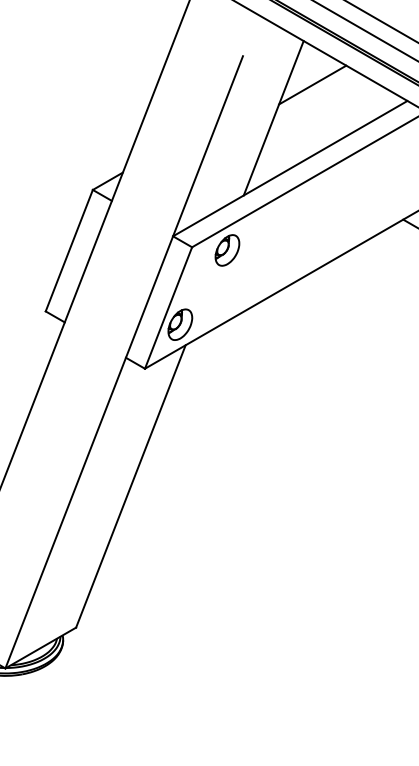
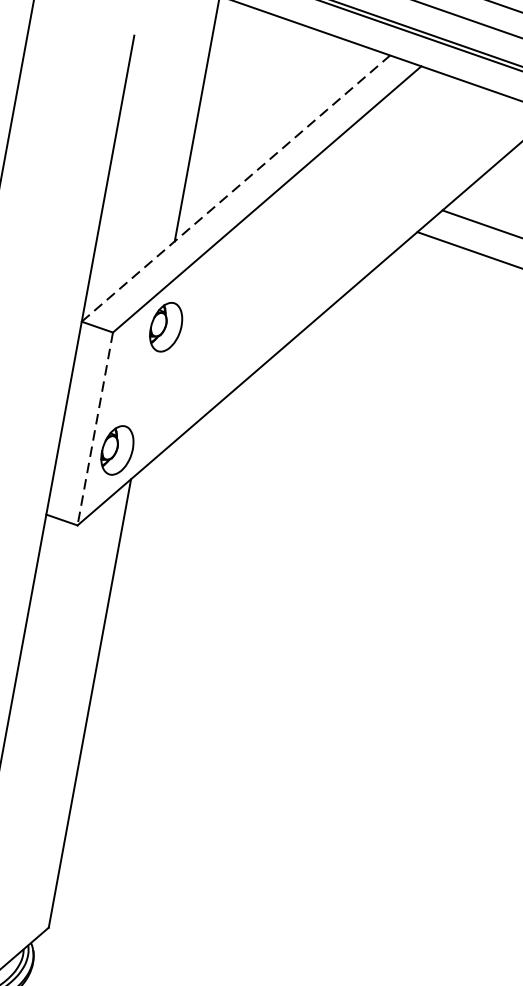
line: (312, 84) -> (245, 57), removed
line: (290, 168) -> (236, 188), solid -> dashed
line: (168, 308) -> (95, 429), solid -> dashed

